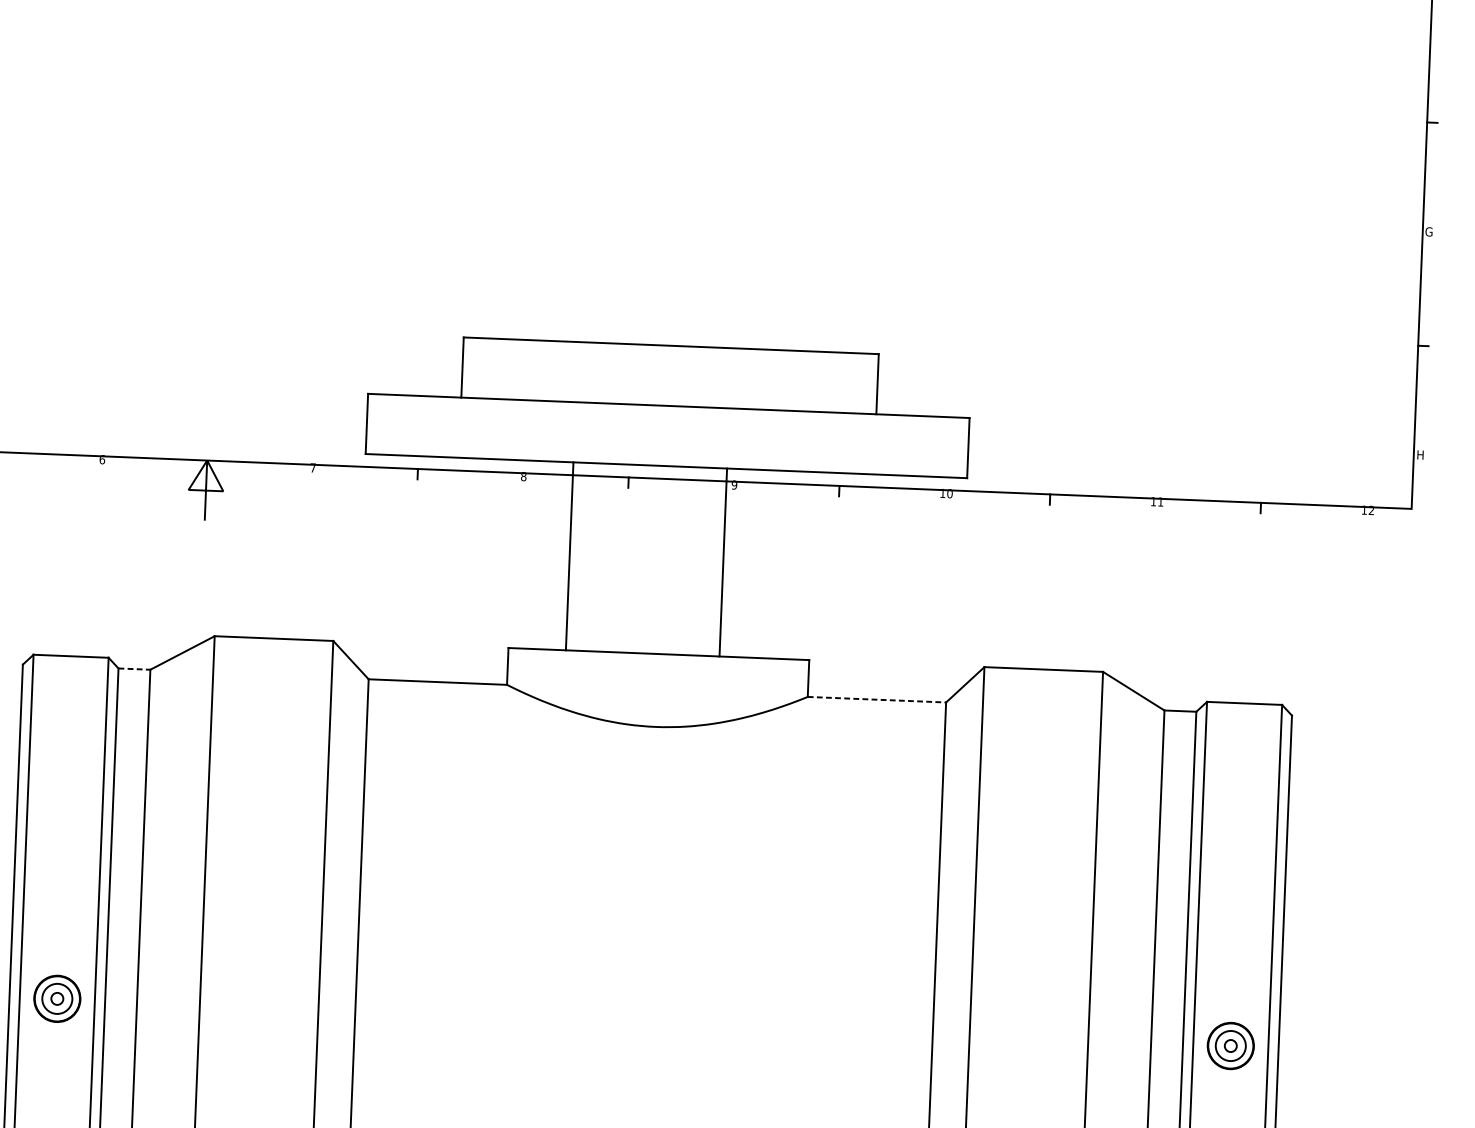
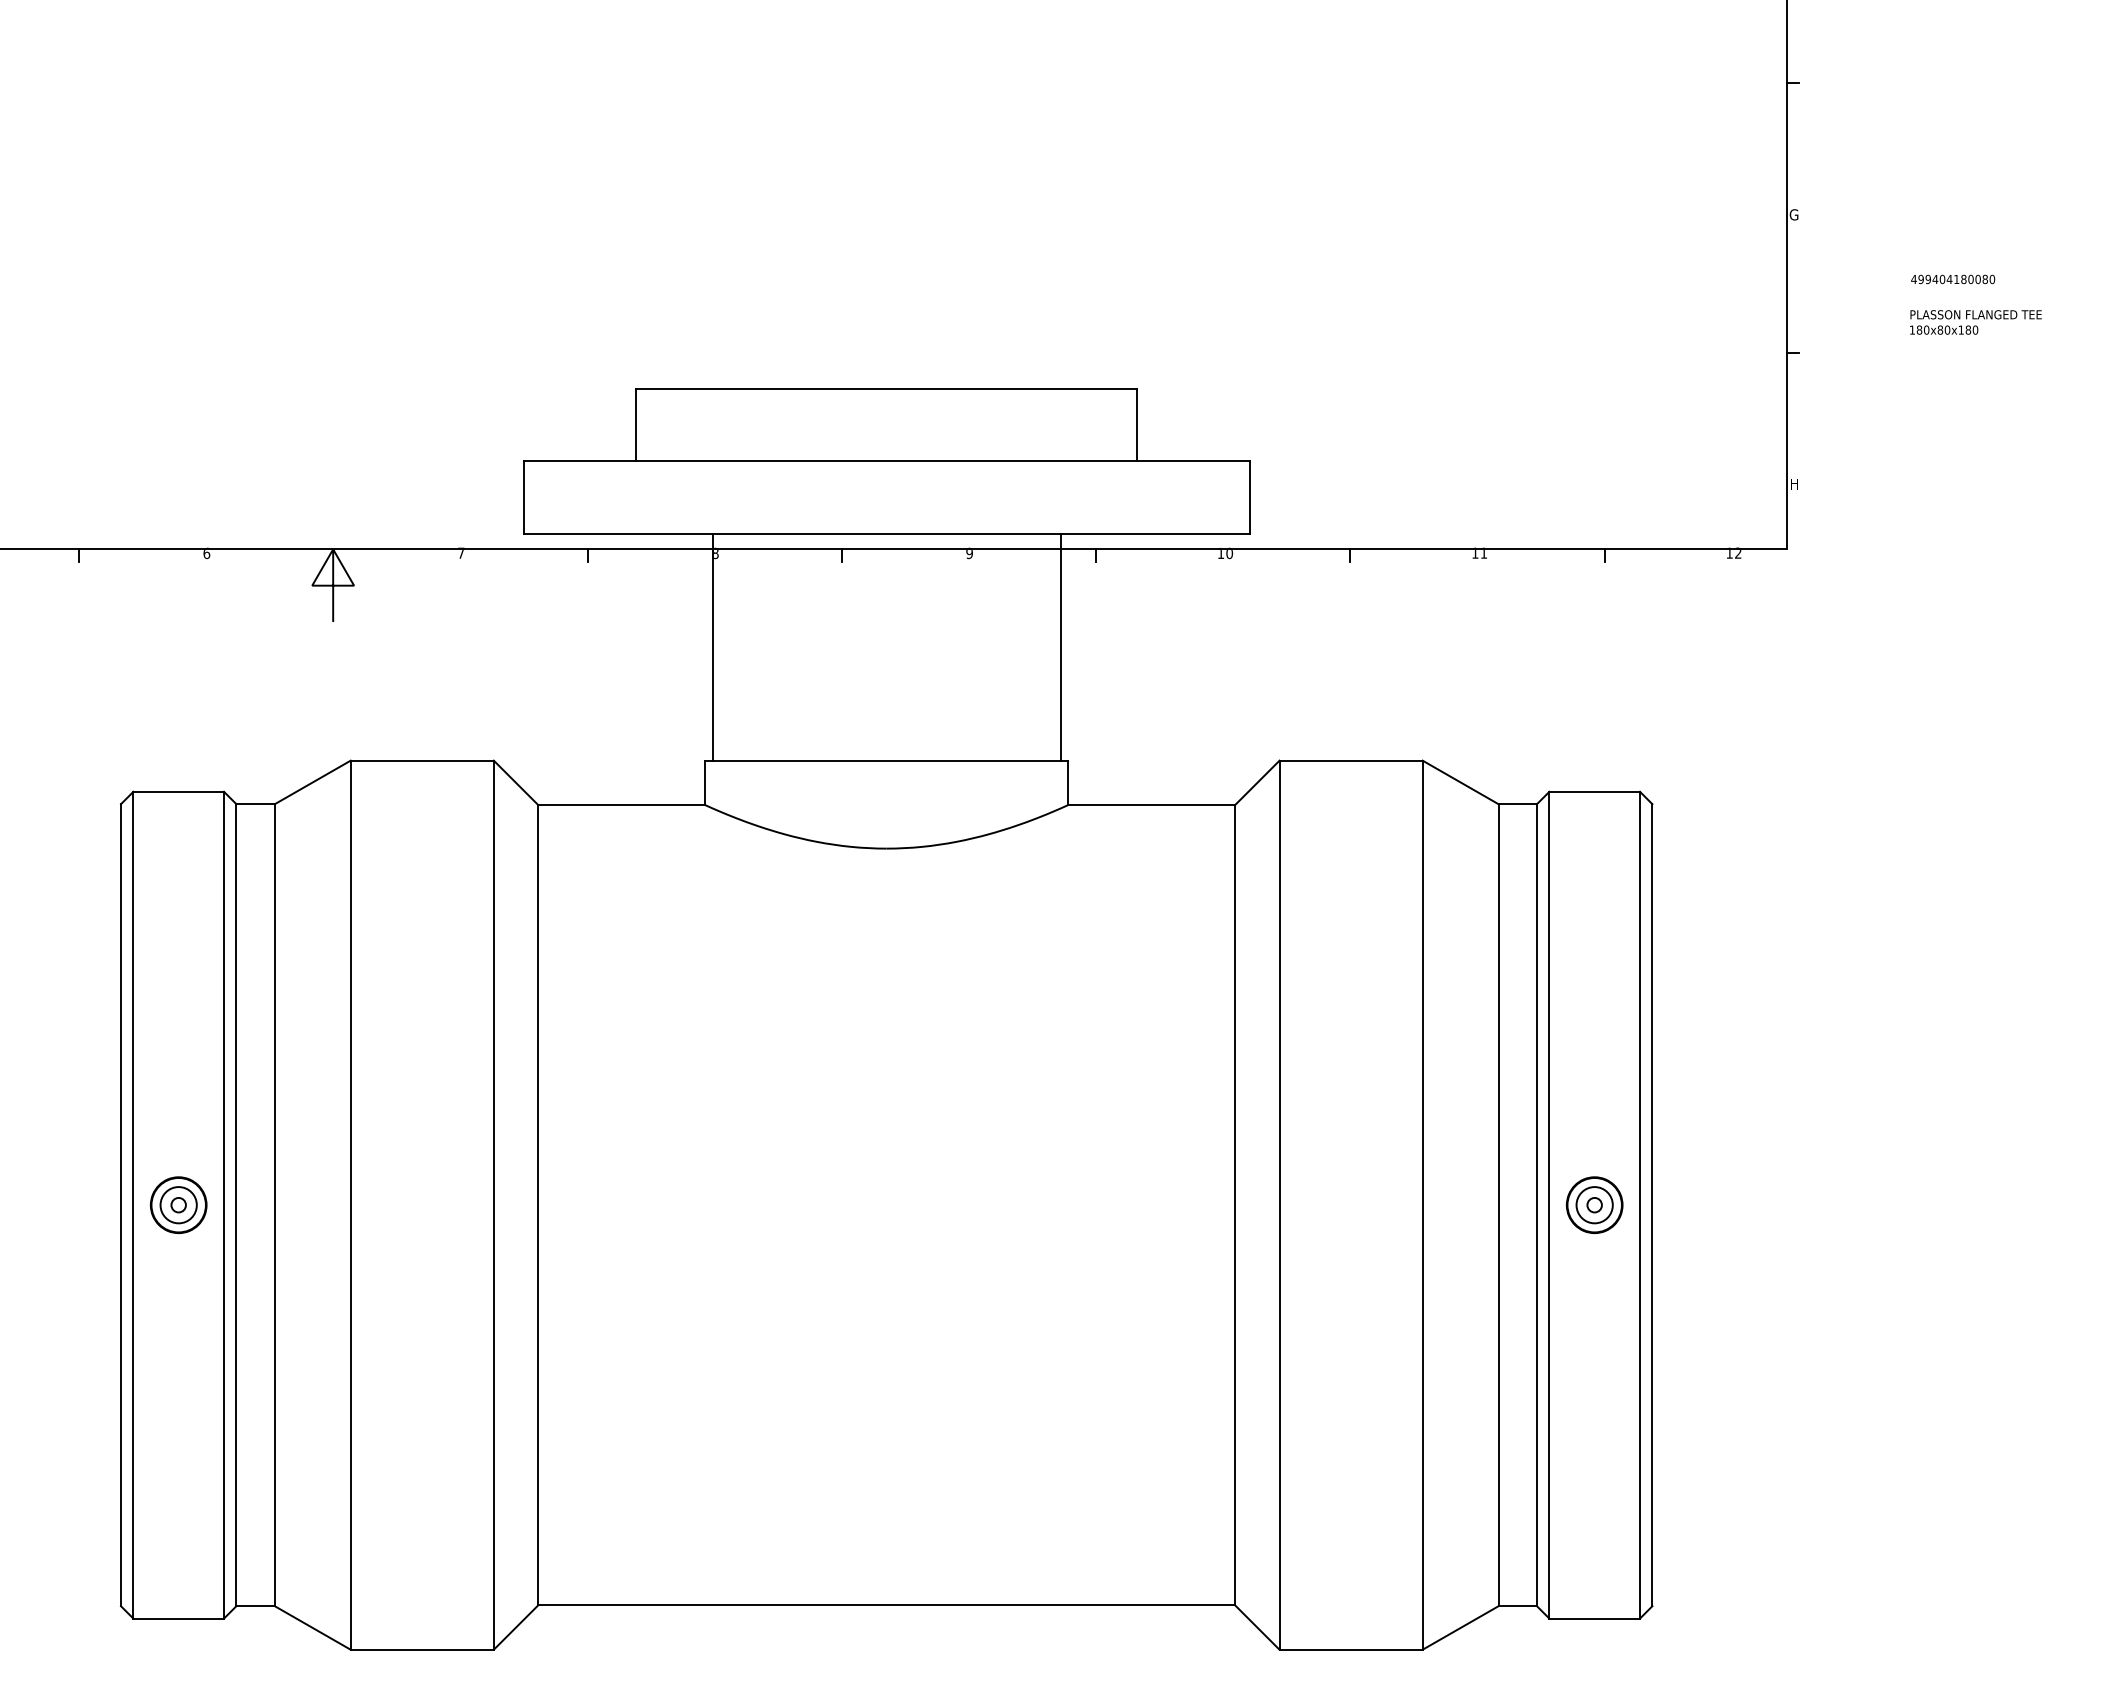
line: (569, 555) -> (712, 646), moved
line: (723, 561) -> (1060, 646), moved
line: (135, 669) -> (256, 804), dashed -> solid
line: (877, 700) -> (1152, 805), dashed -> solid

